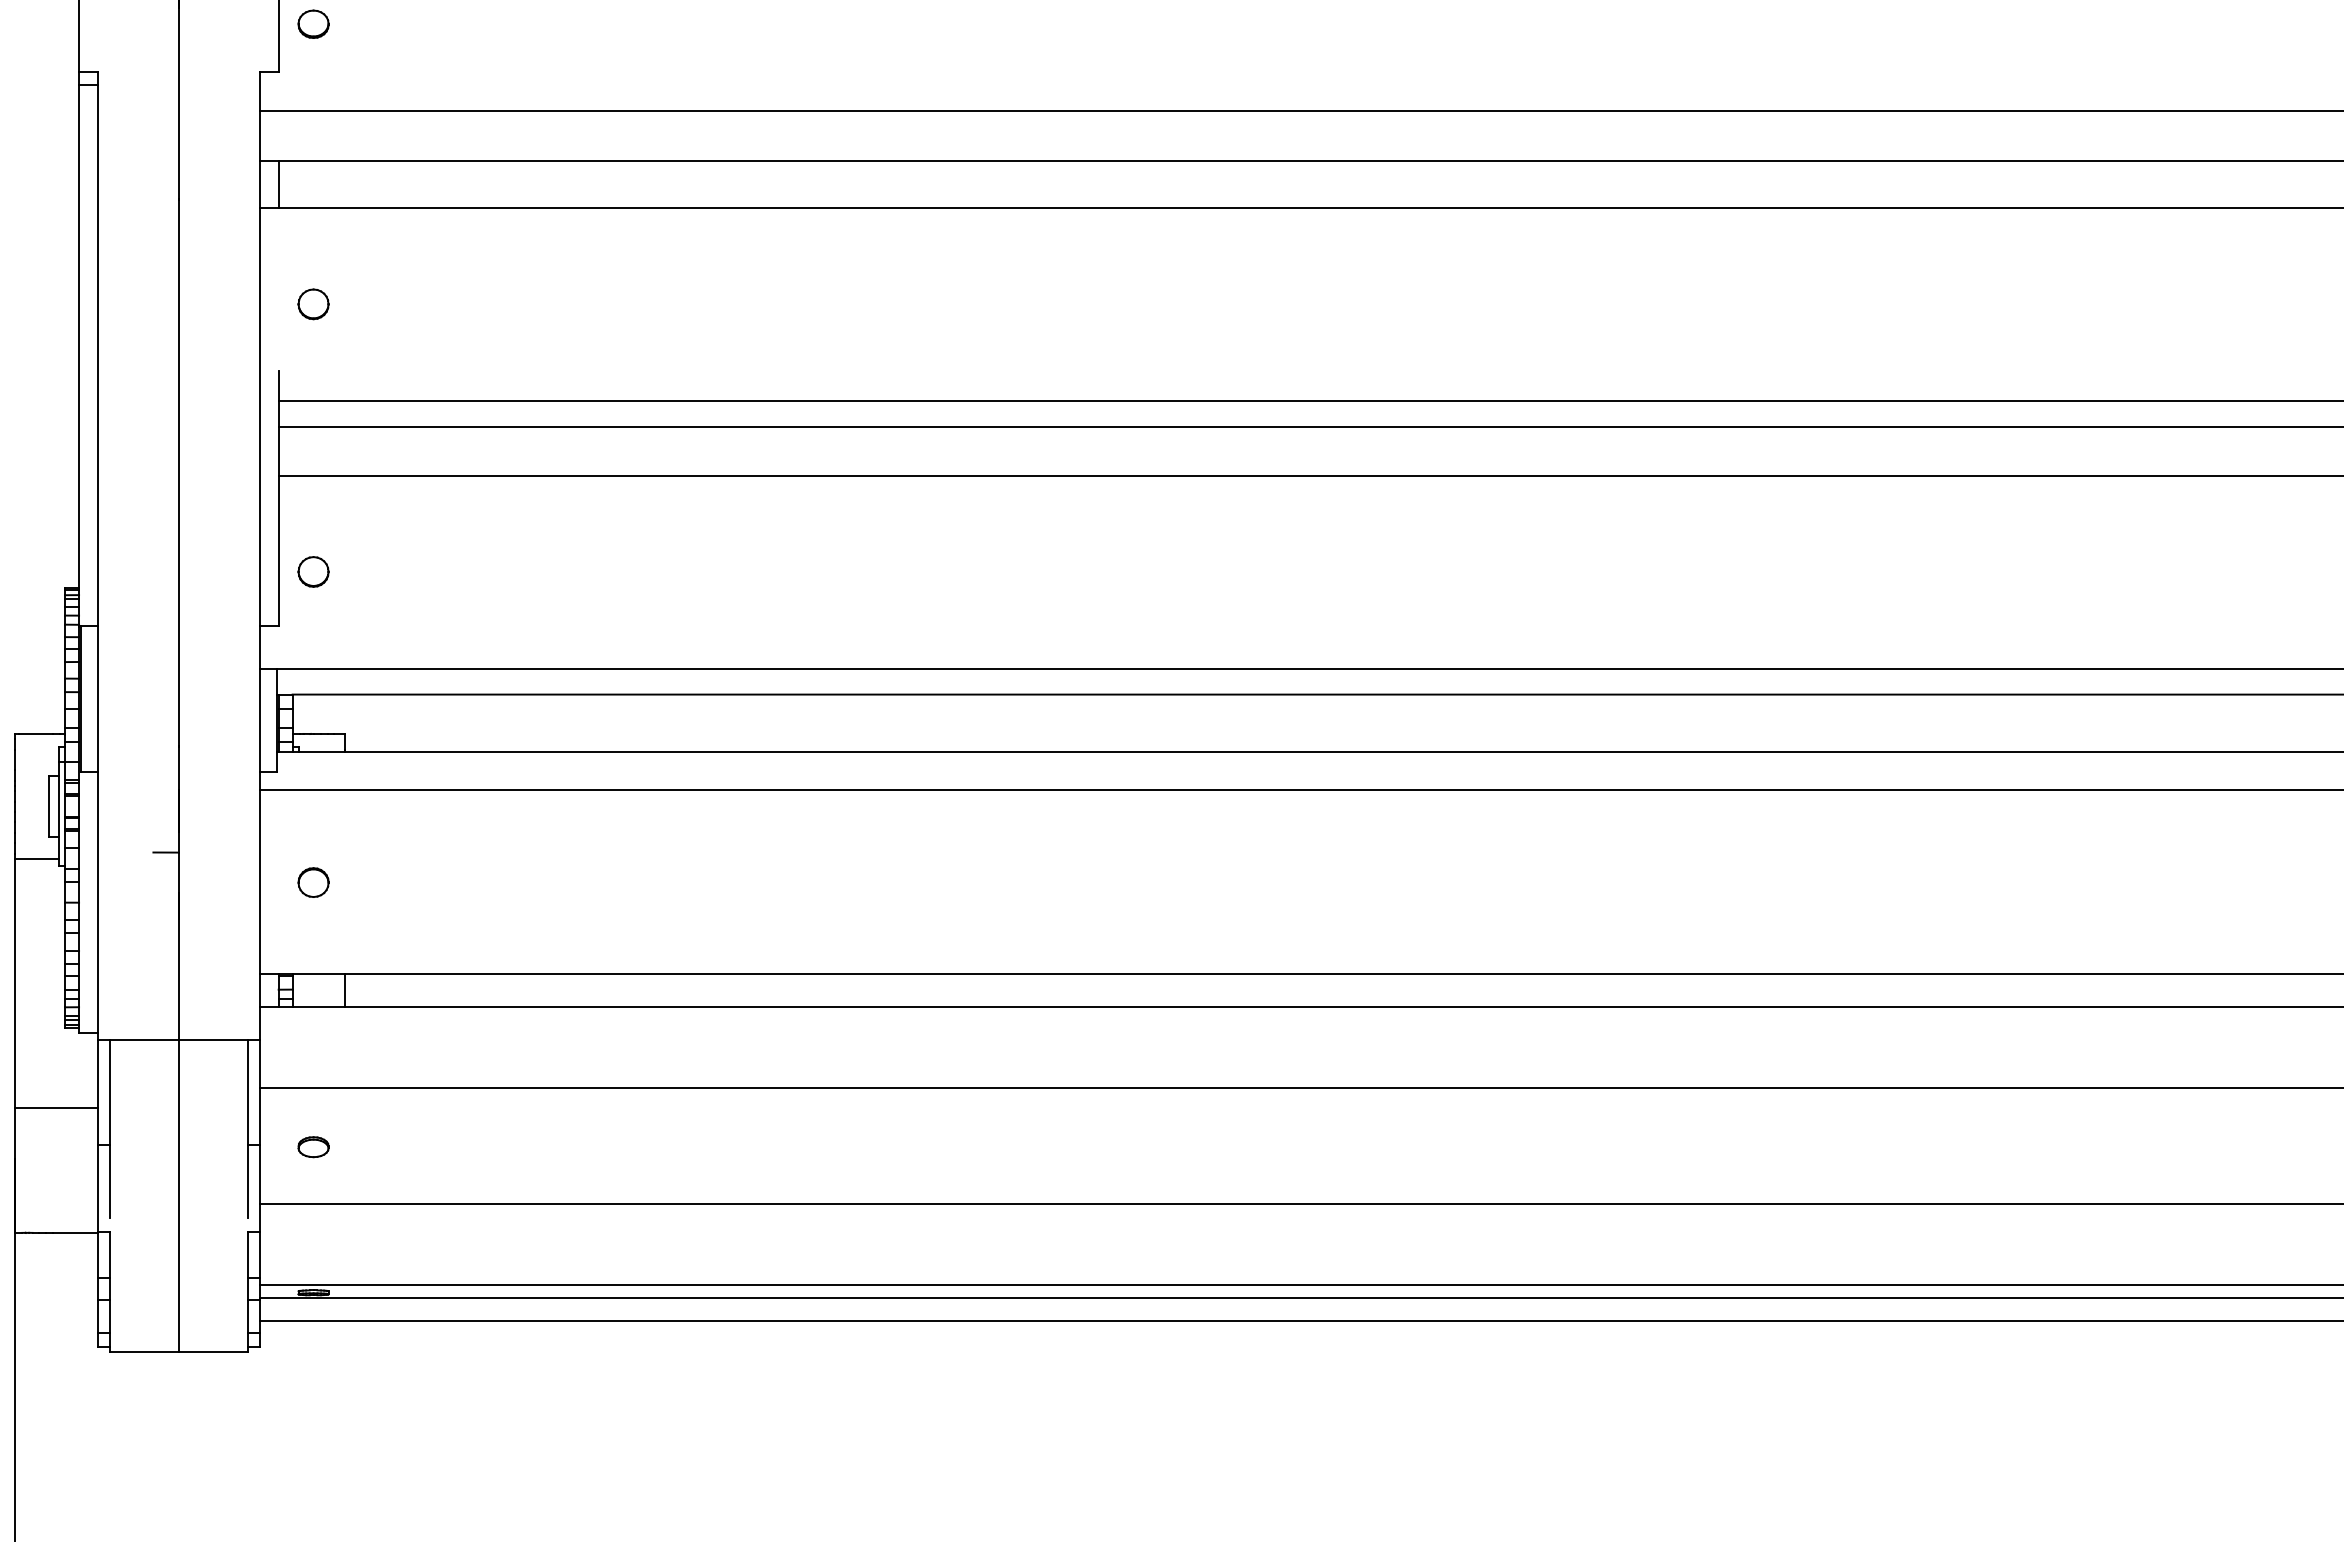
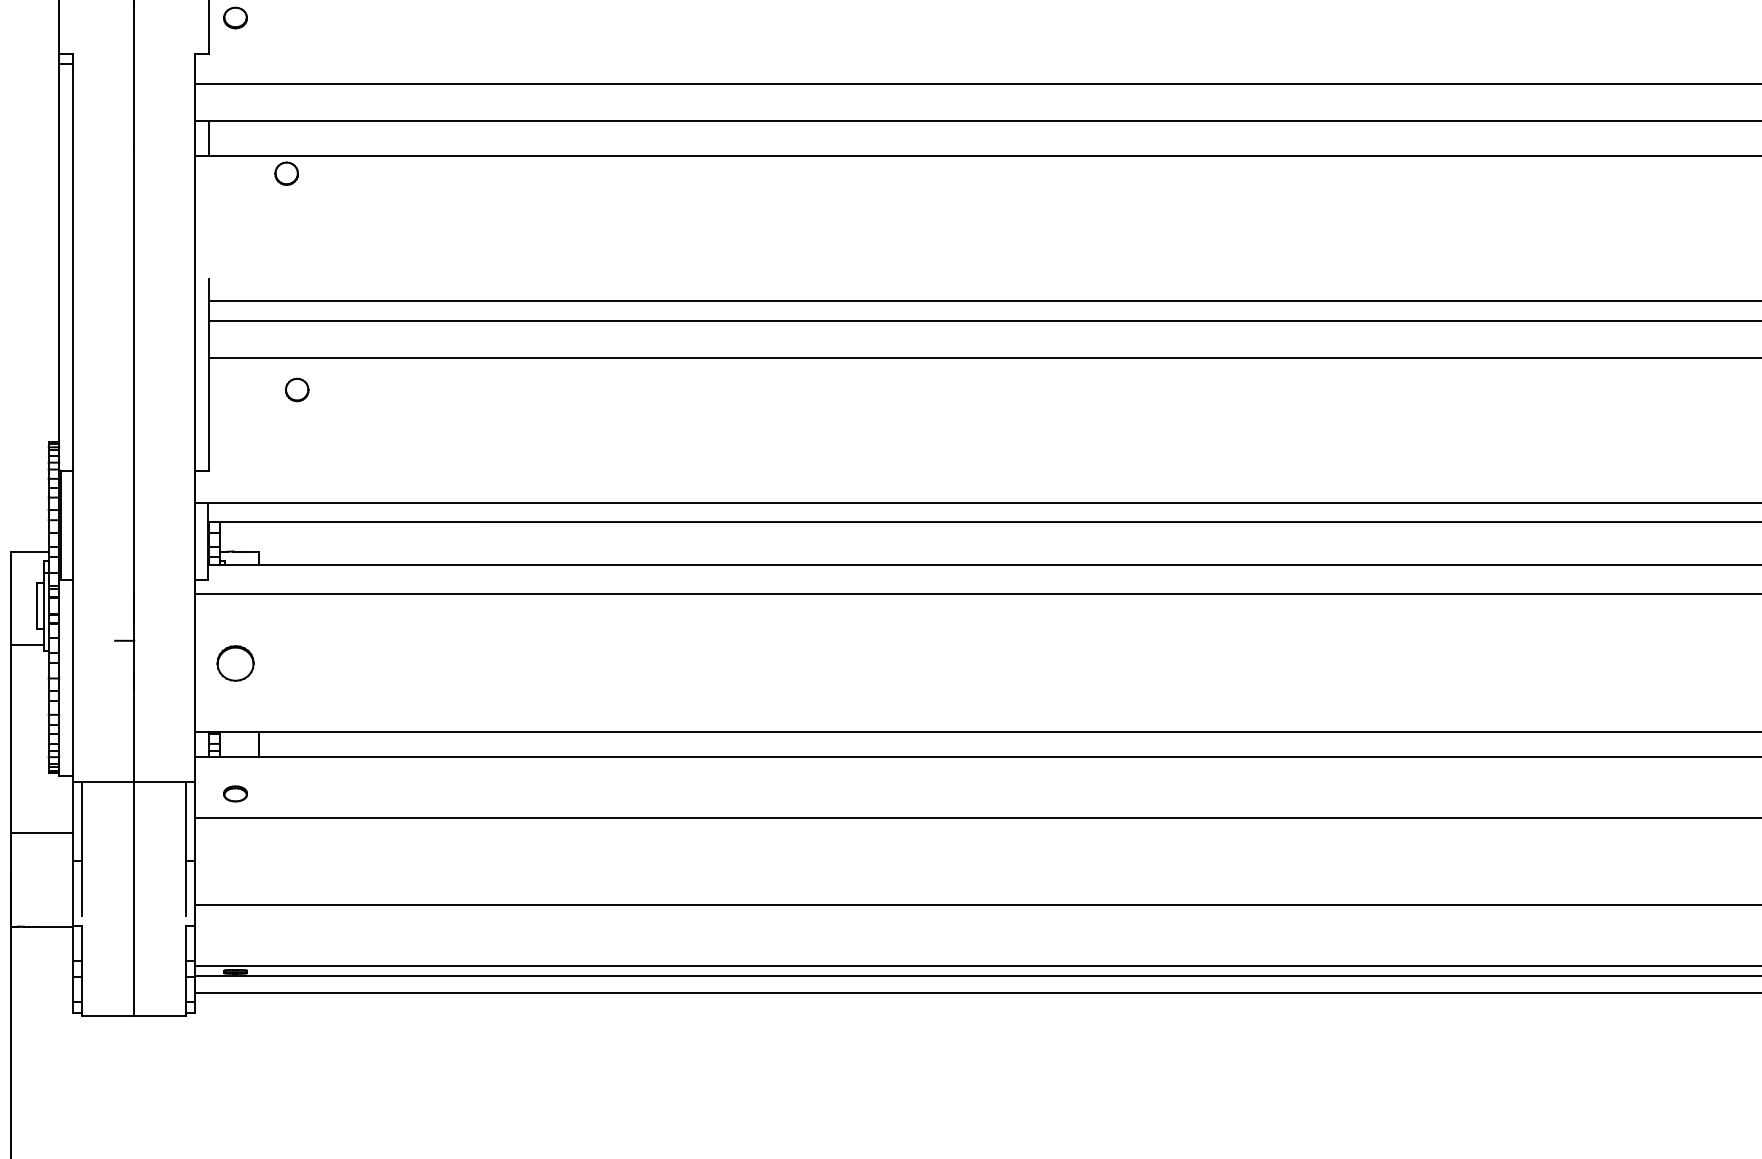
part: (313, 304) -> (286, 173), moved
part: (313, 571) -> (297, 389), moved
part: (313, 882) -> (235, 663), size x1.6
part: (313, 1147) -> (235, 794), moved

